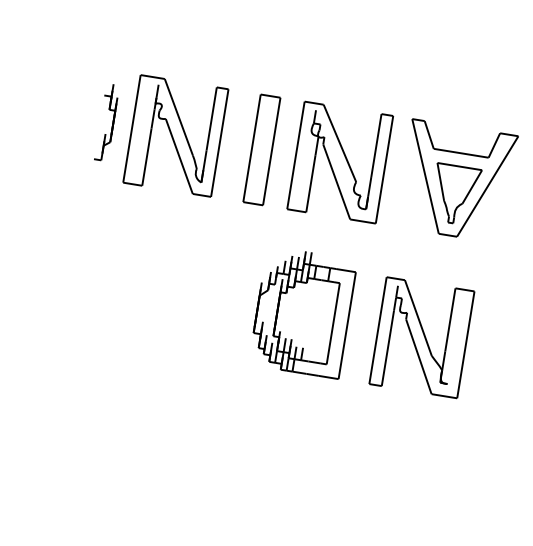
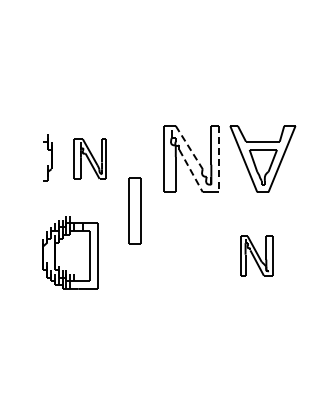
part: (174, 134) -> (89, 158), size x0.6
line: (340, 144) -> (189, 148), solid -> dashed
part: (261, 148) -> (134, 210), moved
line: (384, 170) -> (218, 159), solid -> dashed
line: (337, 182) -> (191, 171), solid -> dashed
part: (302, 312) -> (70, 252), moved
part: (420, 336) -> (256, 255), size x0.6

